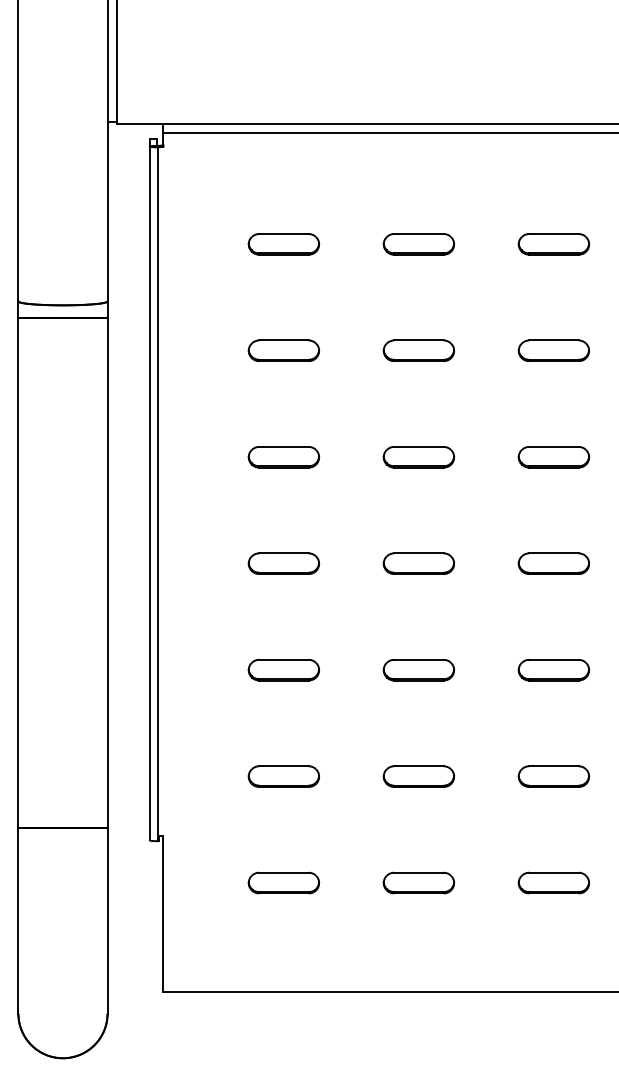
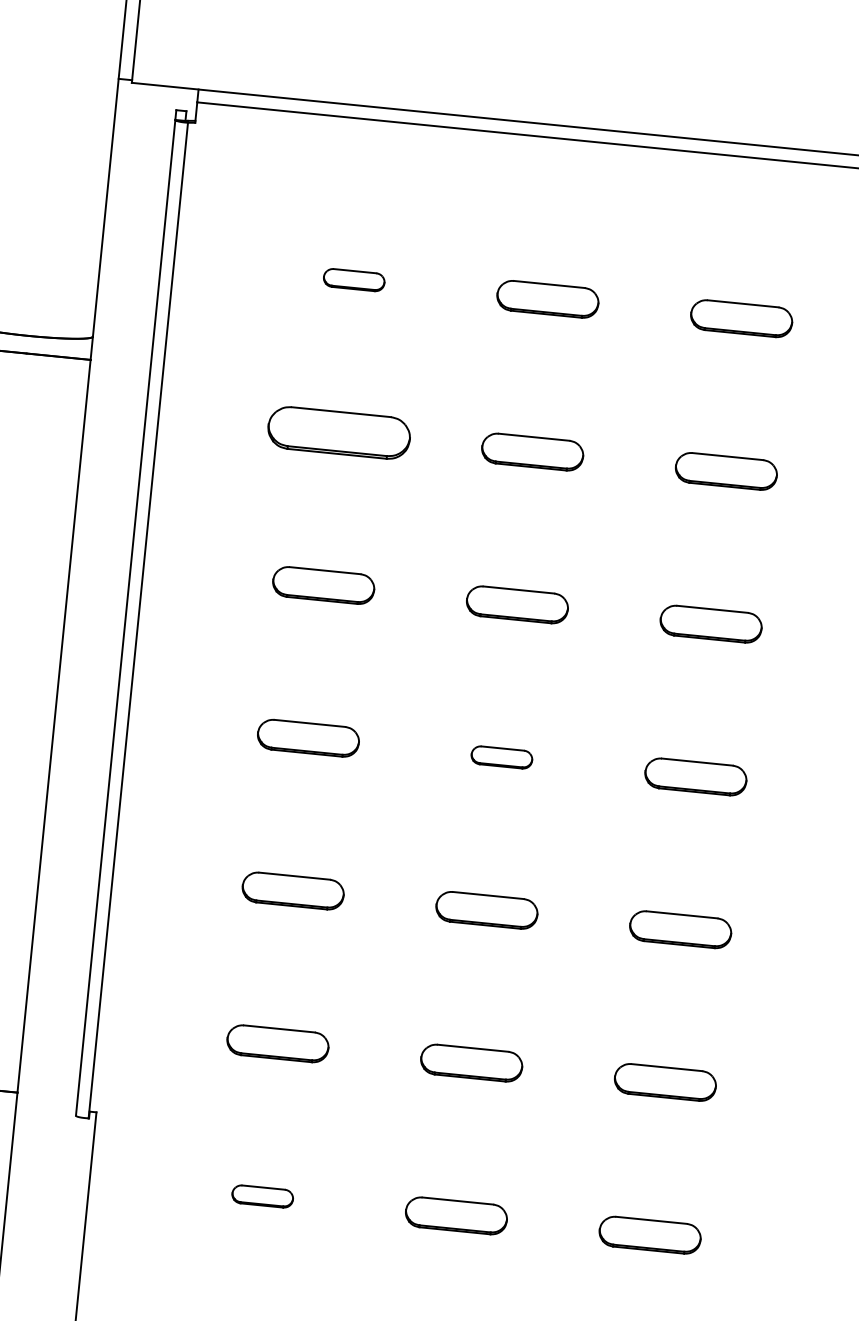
part: (283, 244) -> (353, 280), size x0.6
part: (283, 350) -> (338, 432), size x1.4
part: (418, 563) -> (501, 757), size x0.6
part: (283, 882) -> (262, 1195), size x0.6

